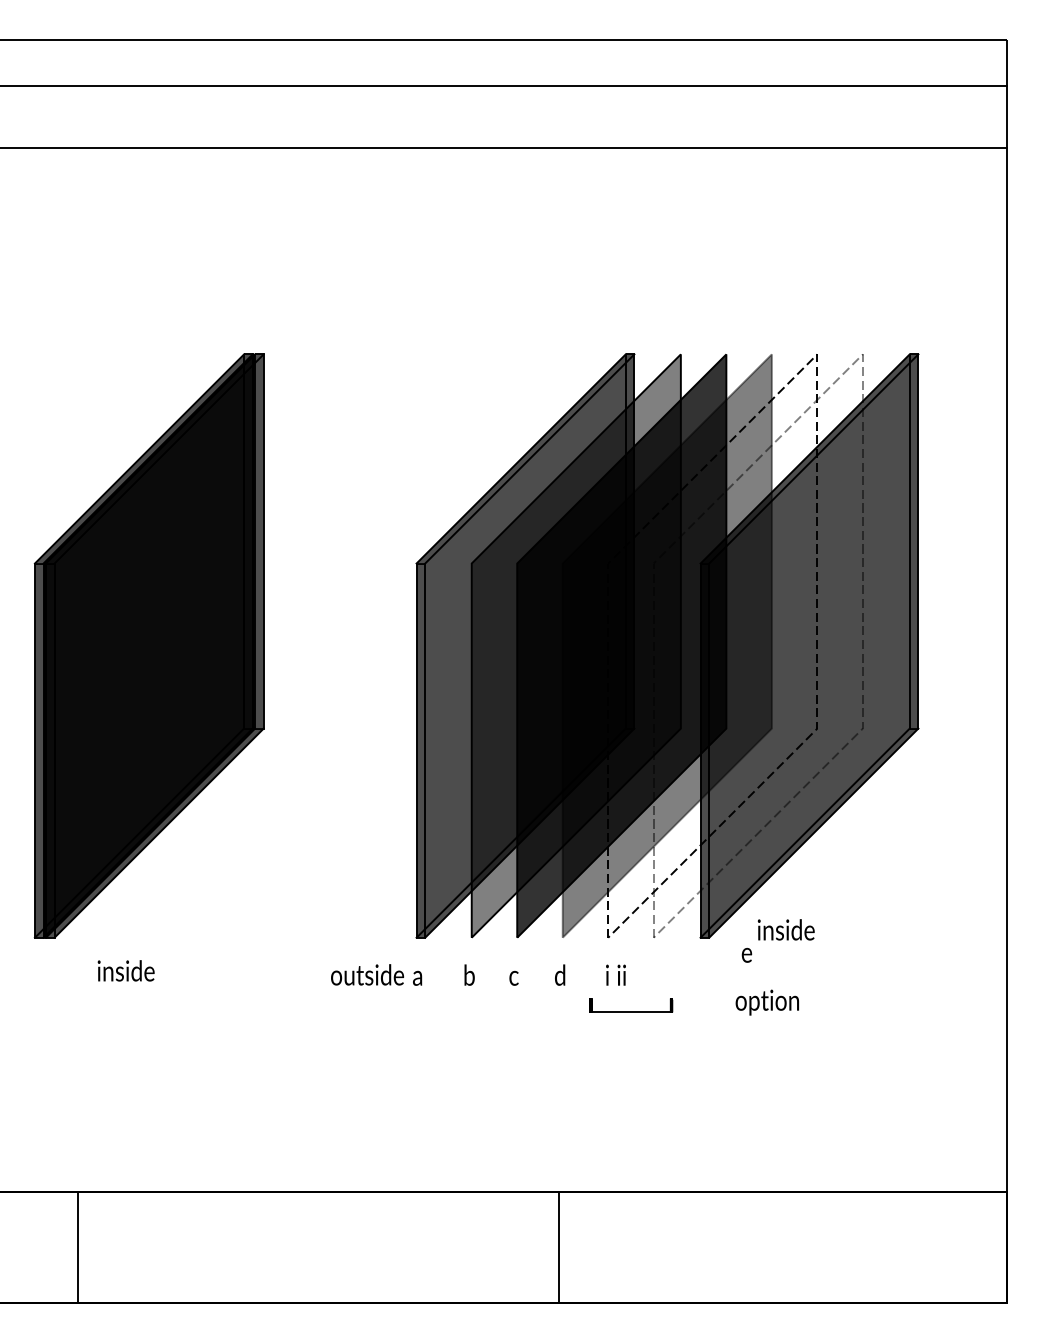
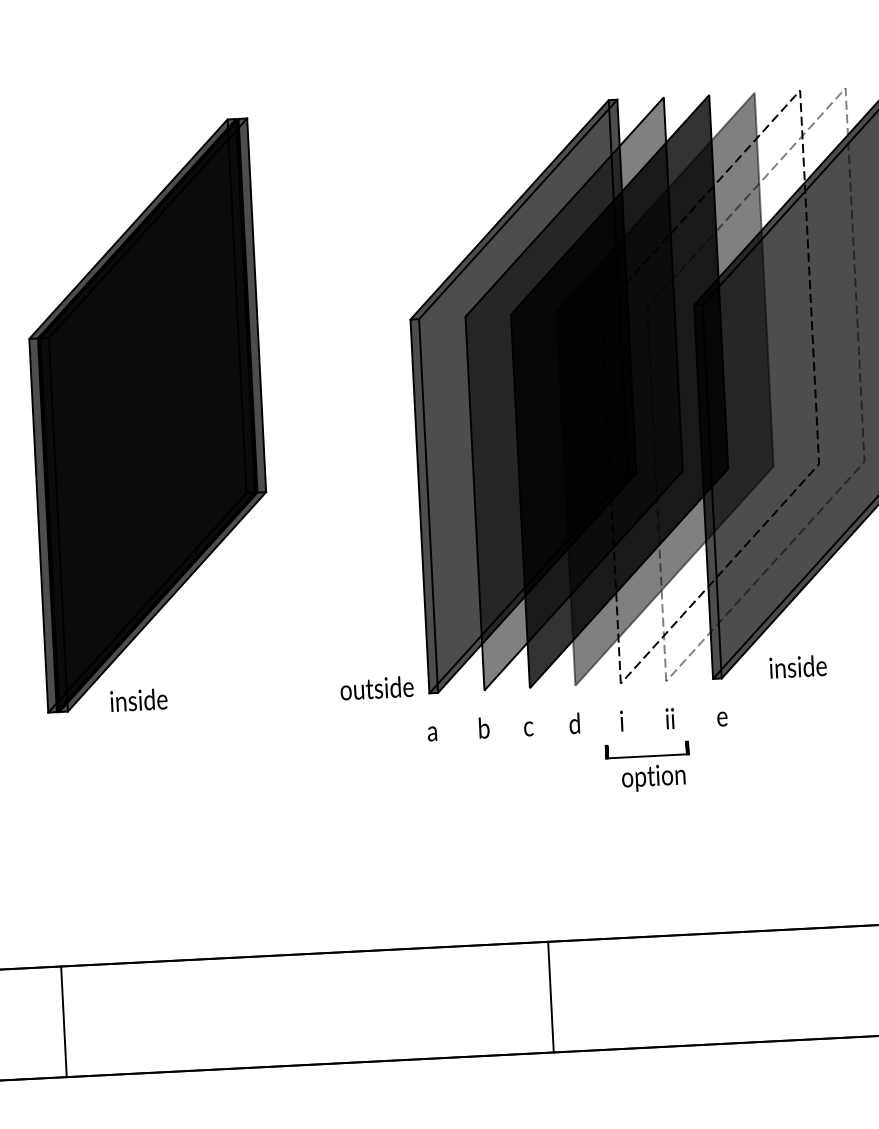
text: (746, 954) -> (721, 718), moved
text: (125, 970) -> (138, 699), moved
text: (367, 974) -> (376, 687), moved
text: (621, 974) -> (669, 717), moved
text: (766, 1002) -> (652, 777), moved
line: (78, 1246) -> (64, 1020), moved
line: (558, 1246) -> (550, 996), moved

